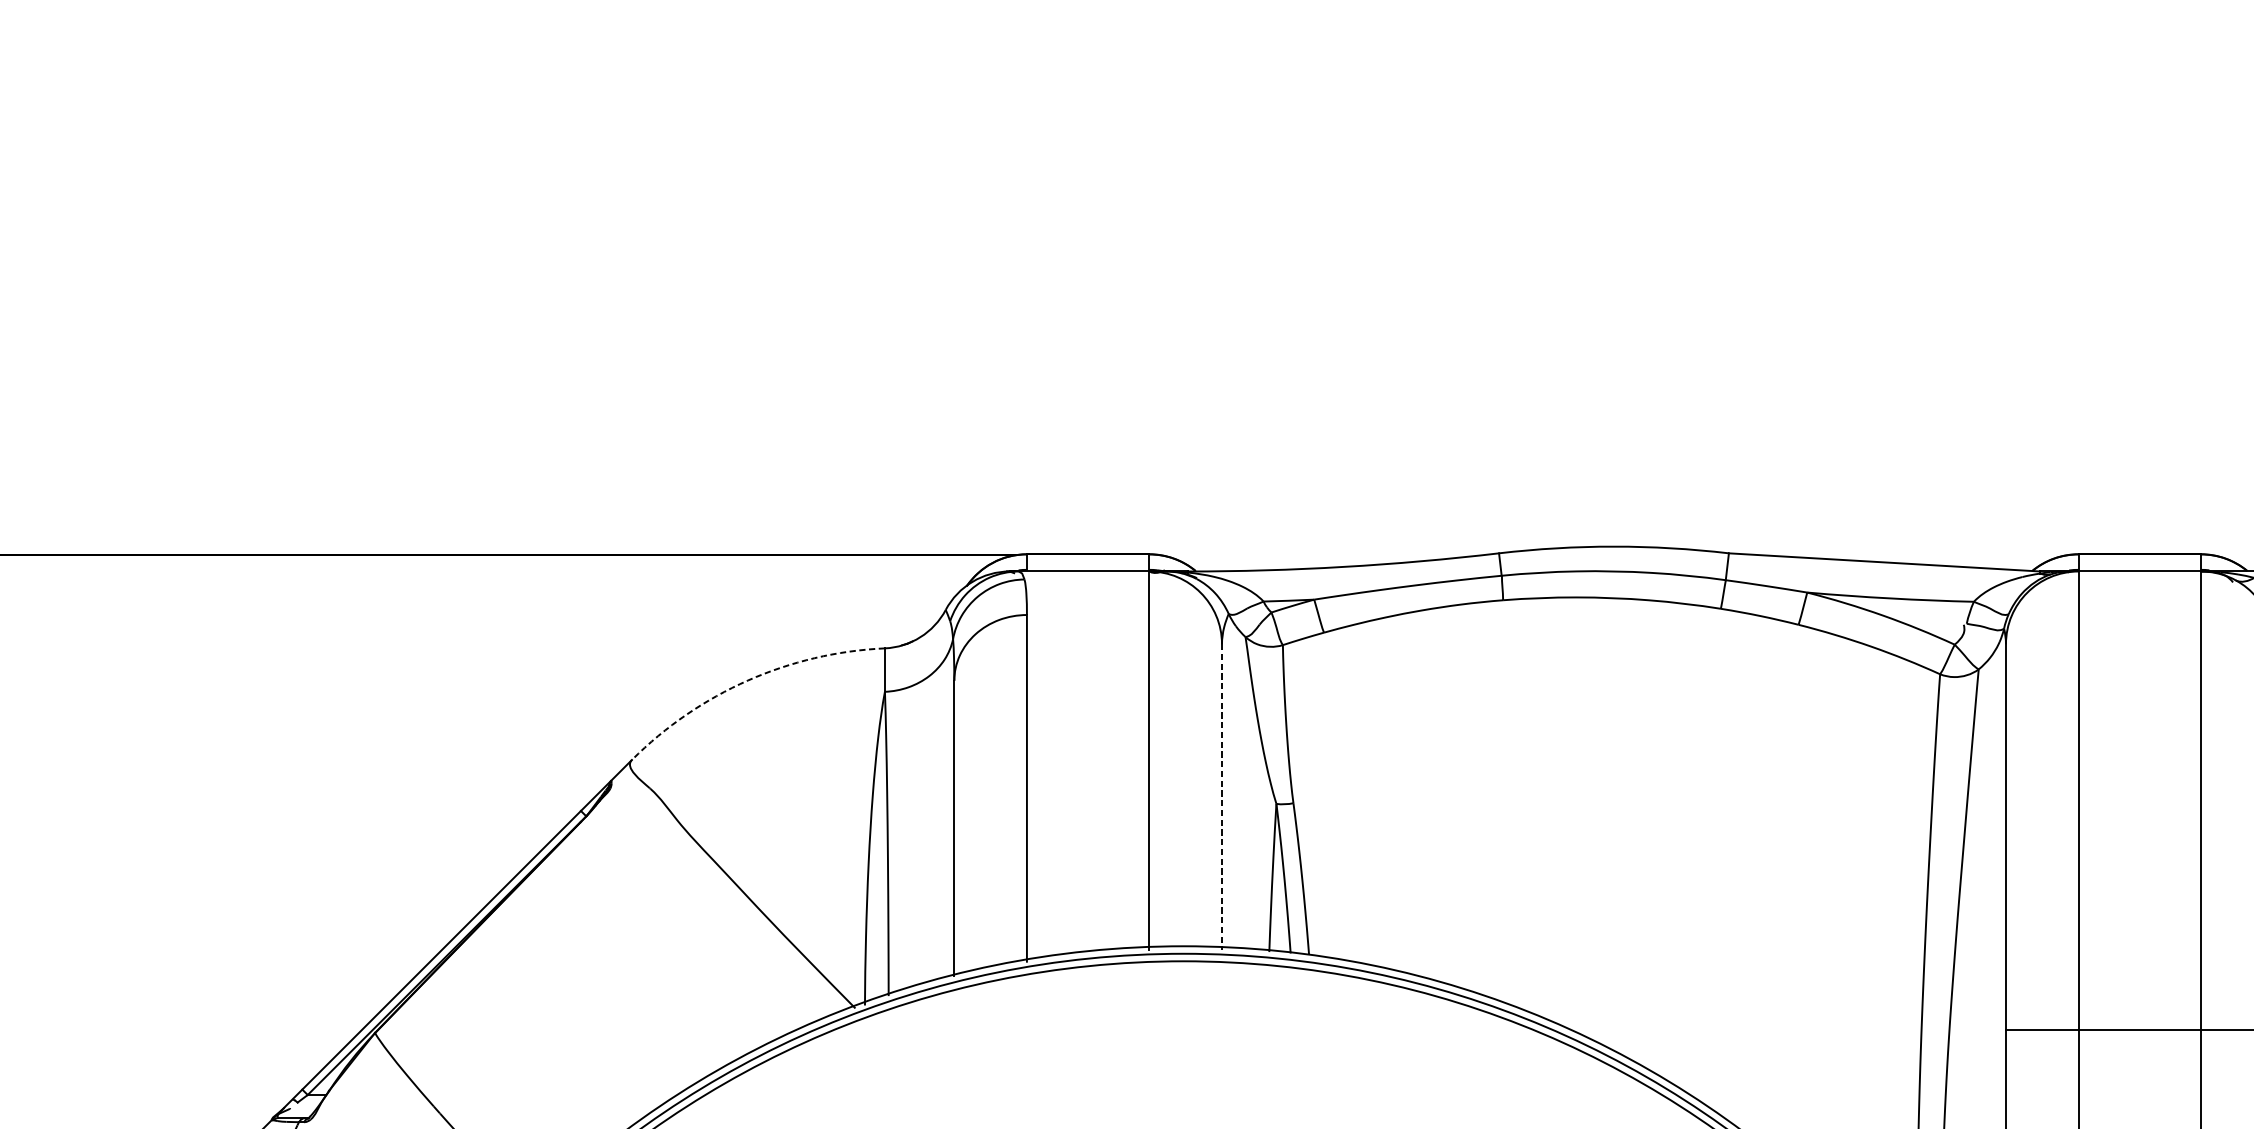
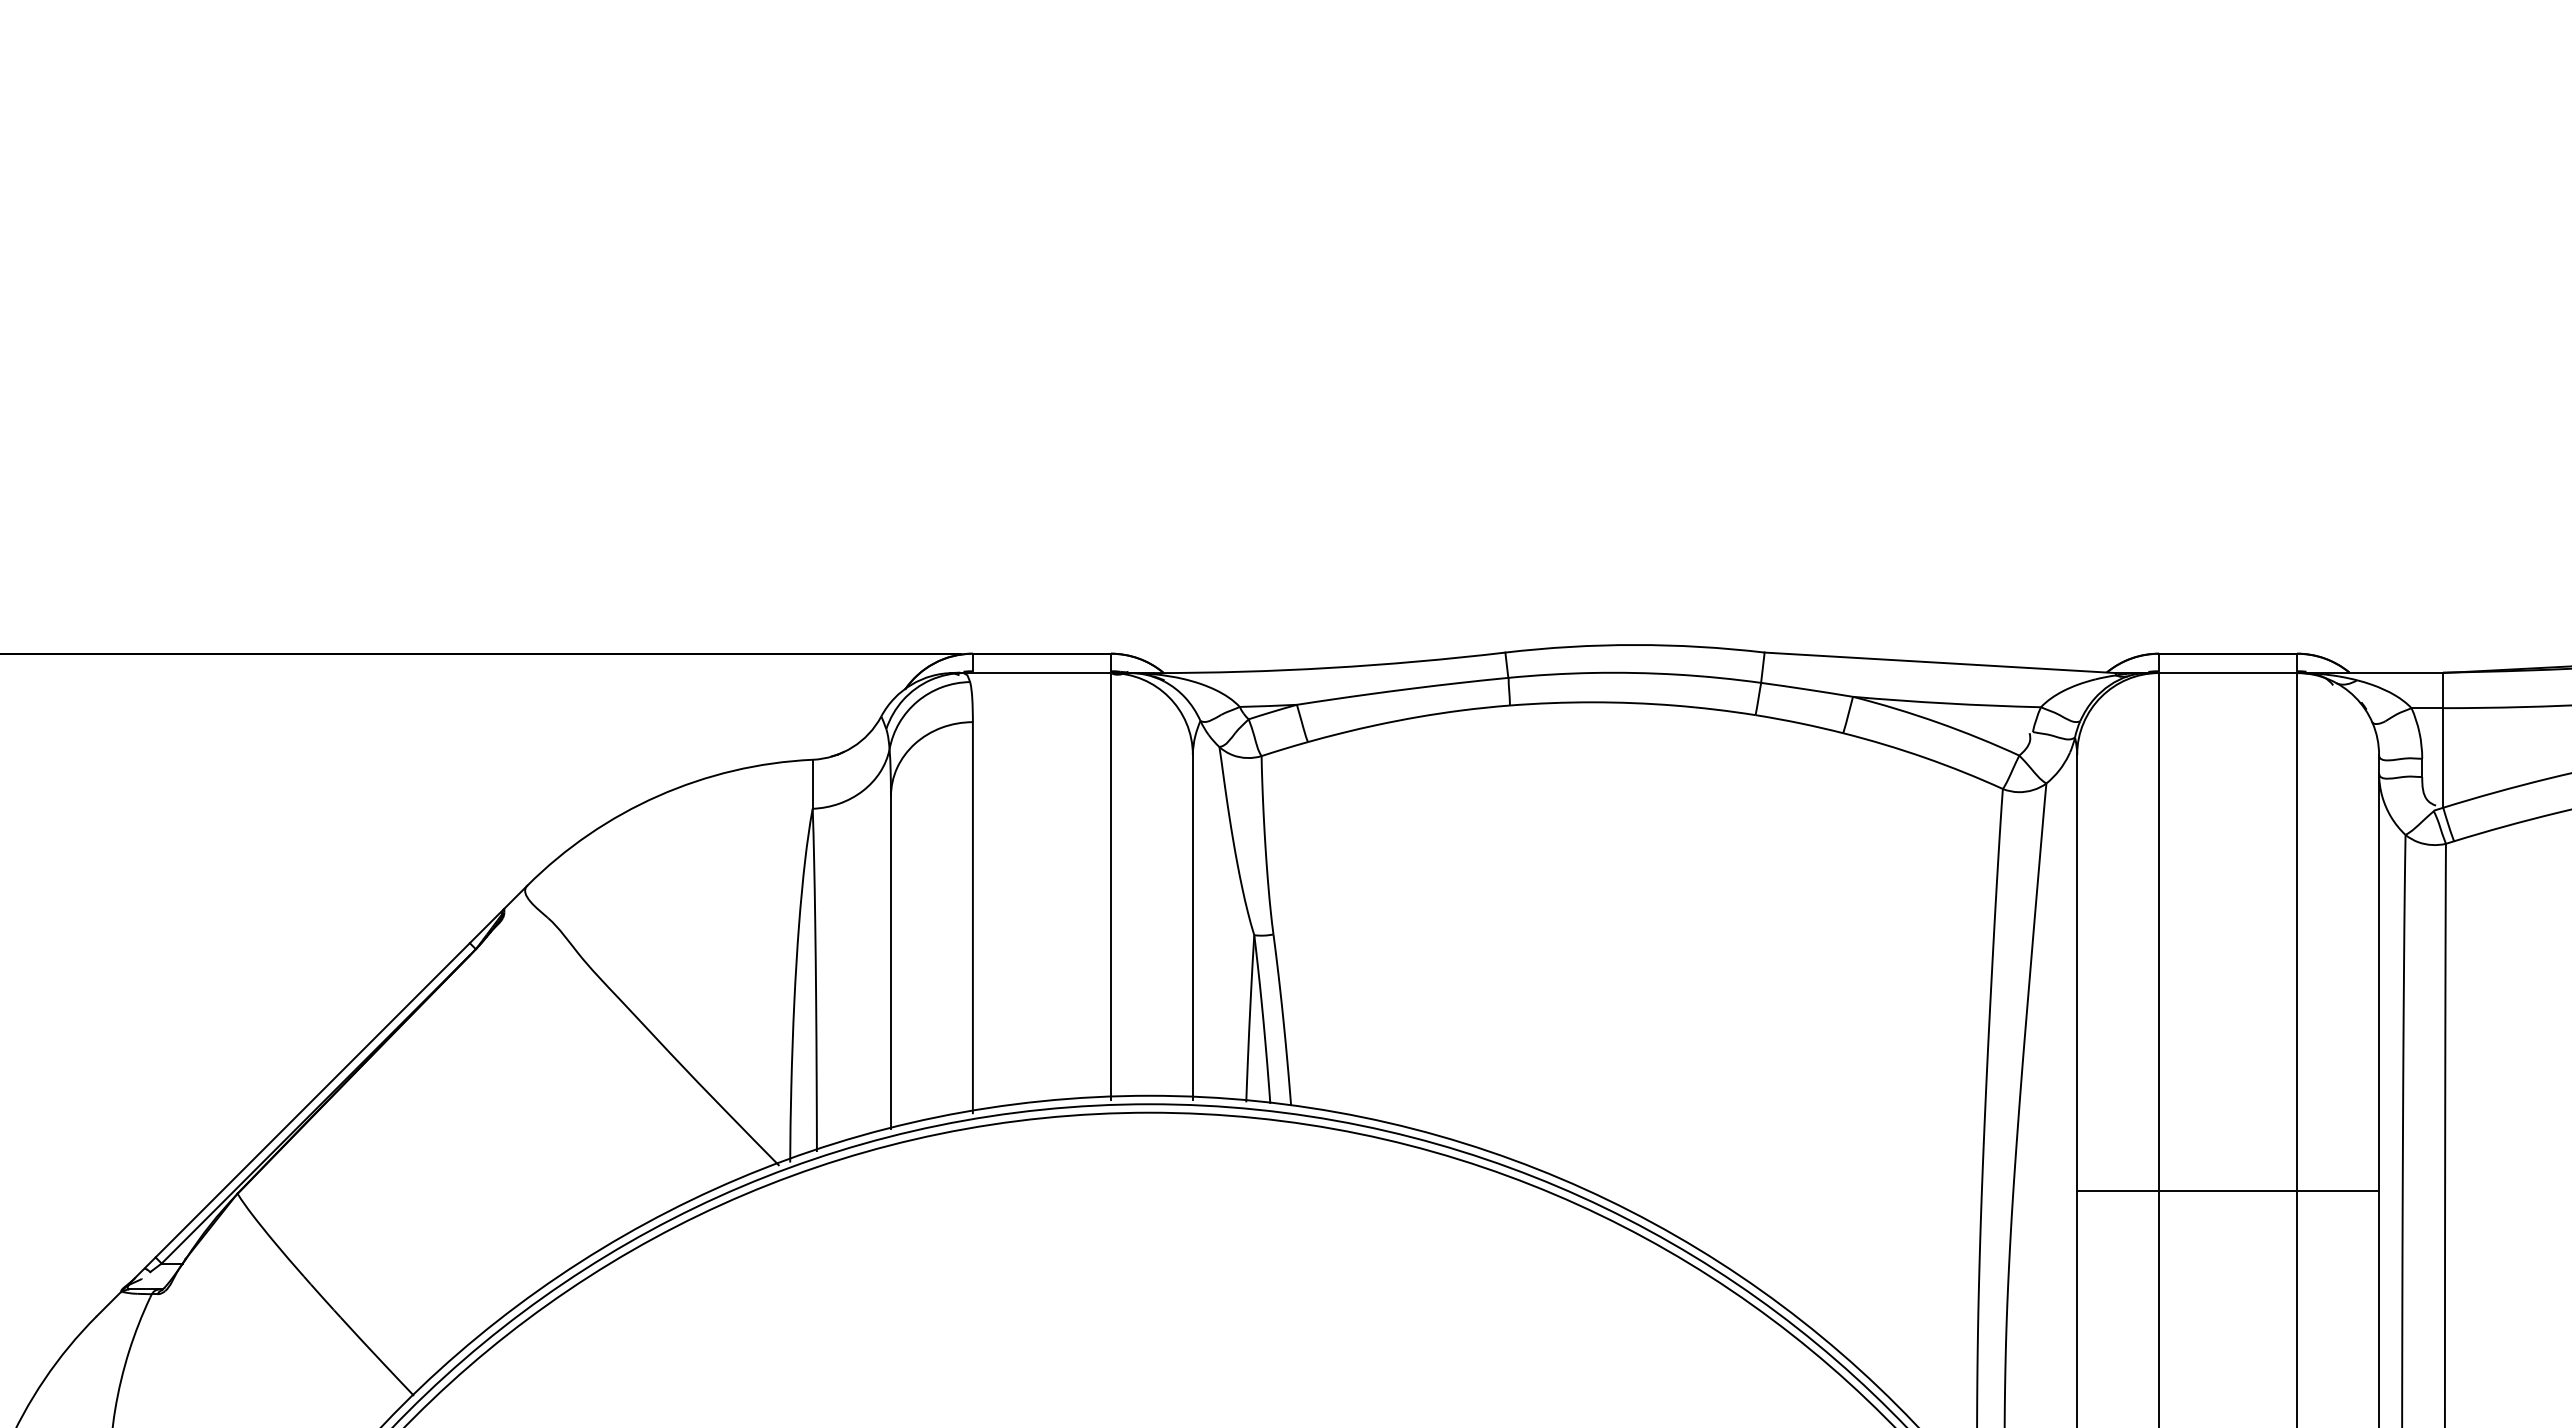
arc: (748, 680) -> (658, 796), dashed -> solid
line: (1221, 797) -> (1192, 927), dashed -> solid

